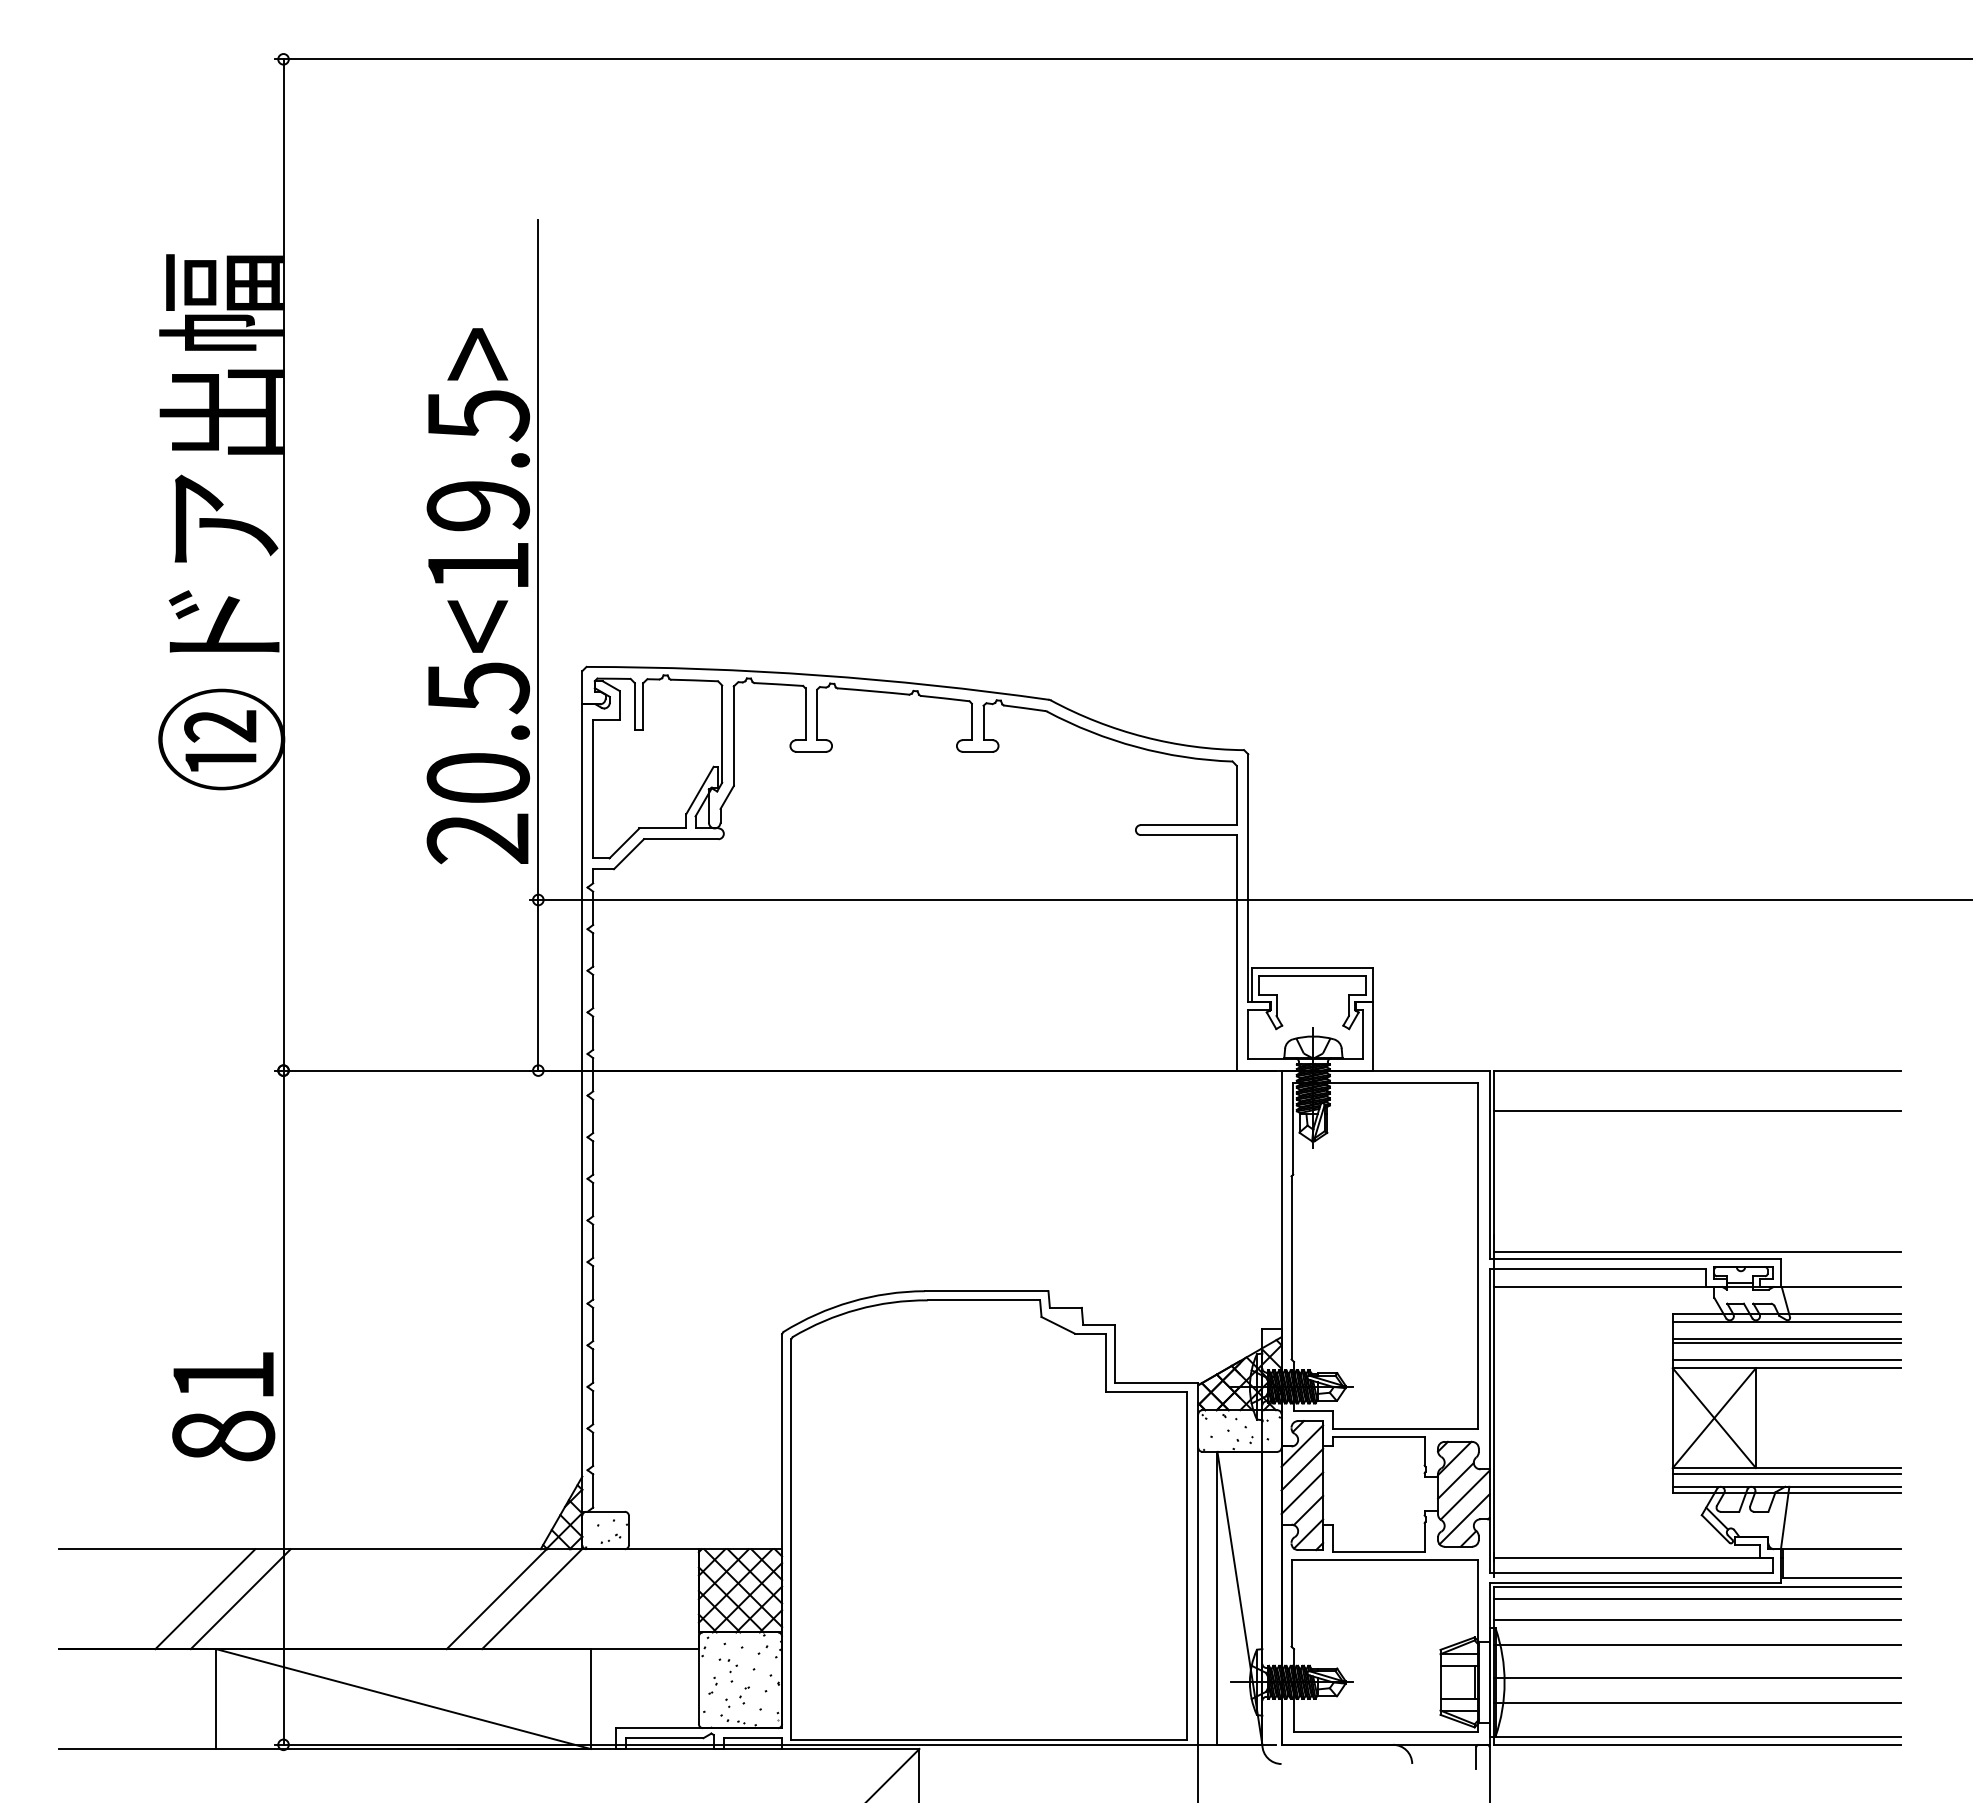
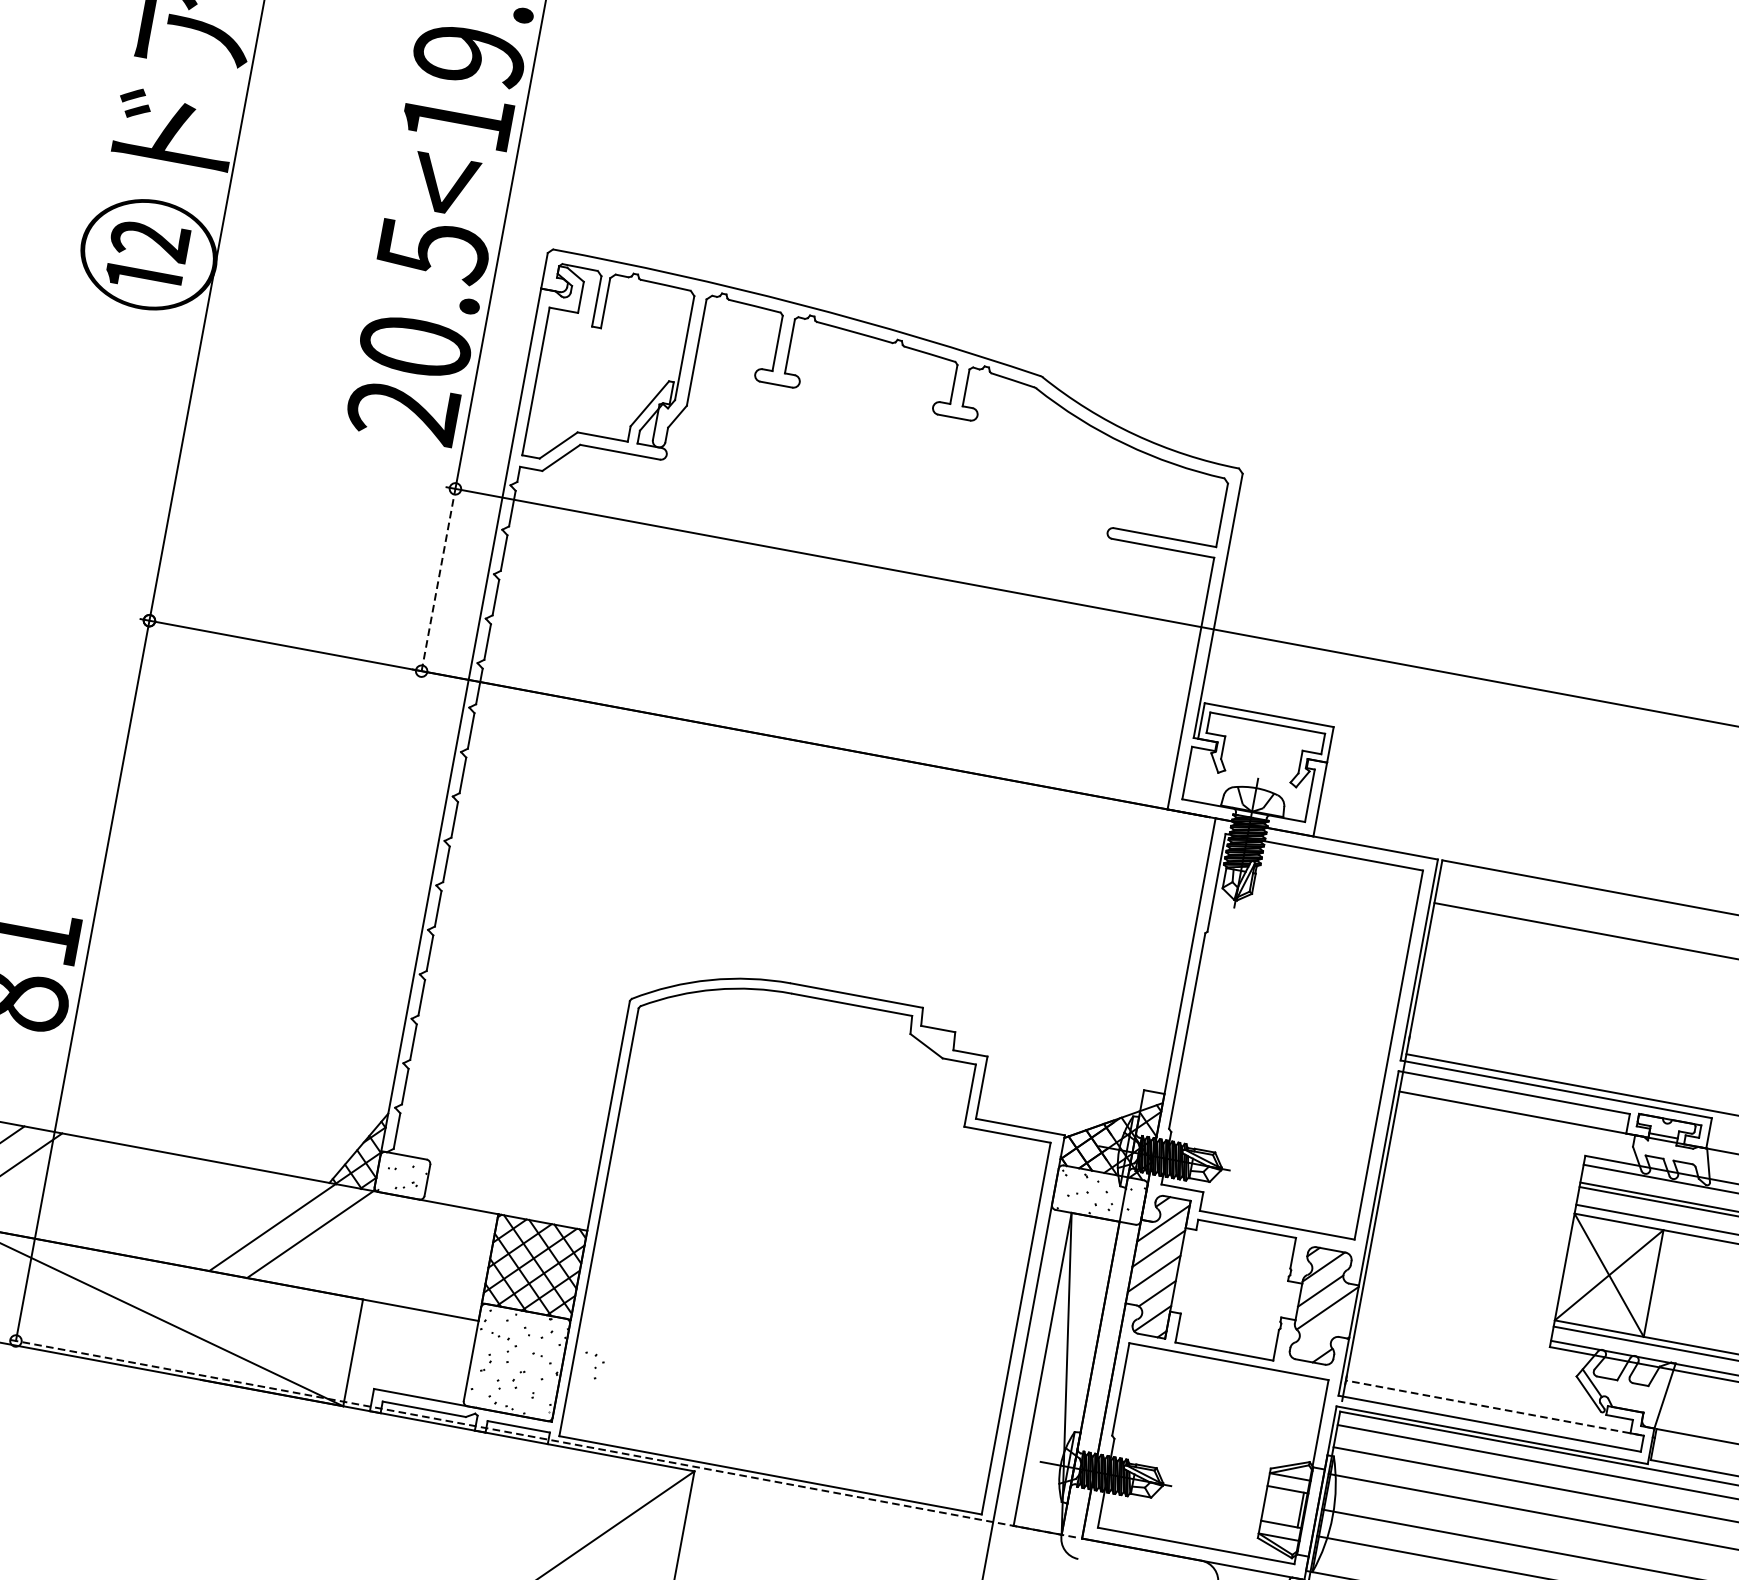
line: (538, 984) -> (438, 579), solid -> dashed
line: (1464, 1519) -> (1322, 1334), removed
line: (1631, 1557) -> (1493, 1407), solid -> dashed
part: (809, 1670) -> (592, 1365), added
line: (774, 1744) -> (540, 1437), solid -> dashed

